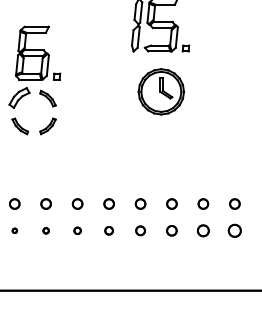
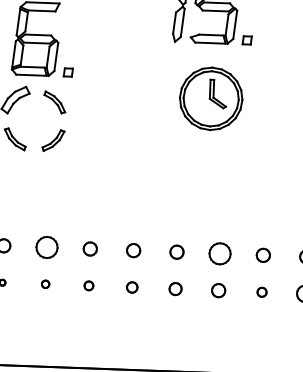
part: (45, 203) -> (46, 246), size x1.6
part: (171, 203) -> (219, 253), size x1.6
part: (203, 230) -> (262, 291), size x0.6

